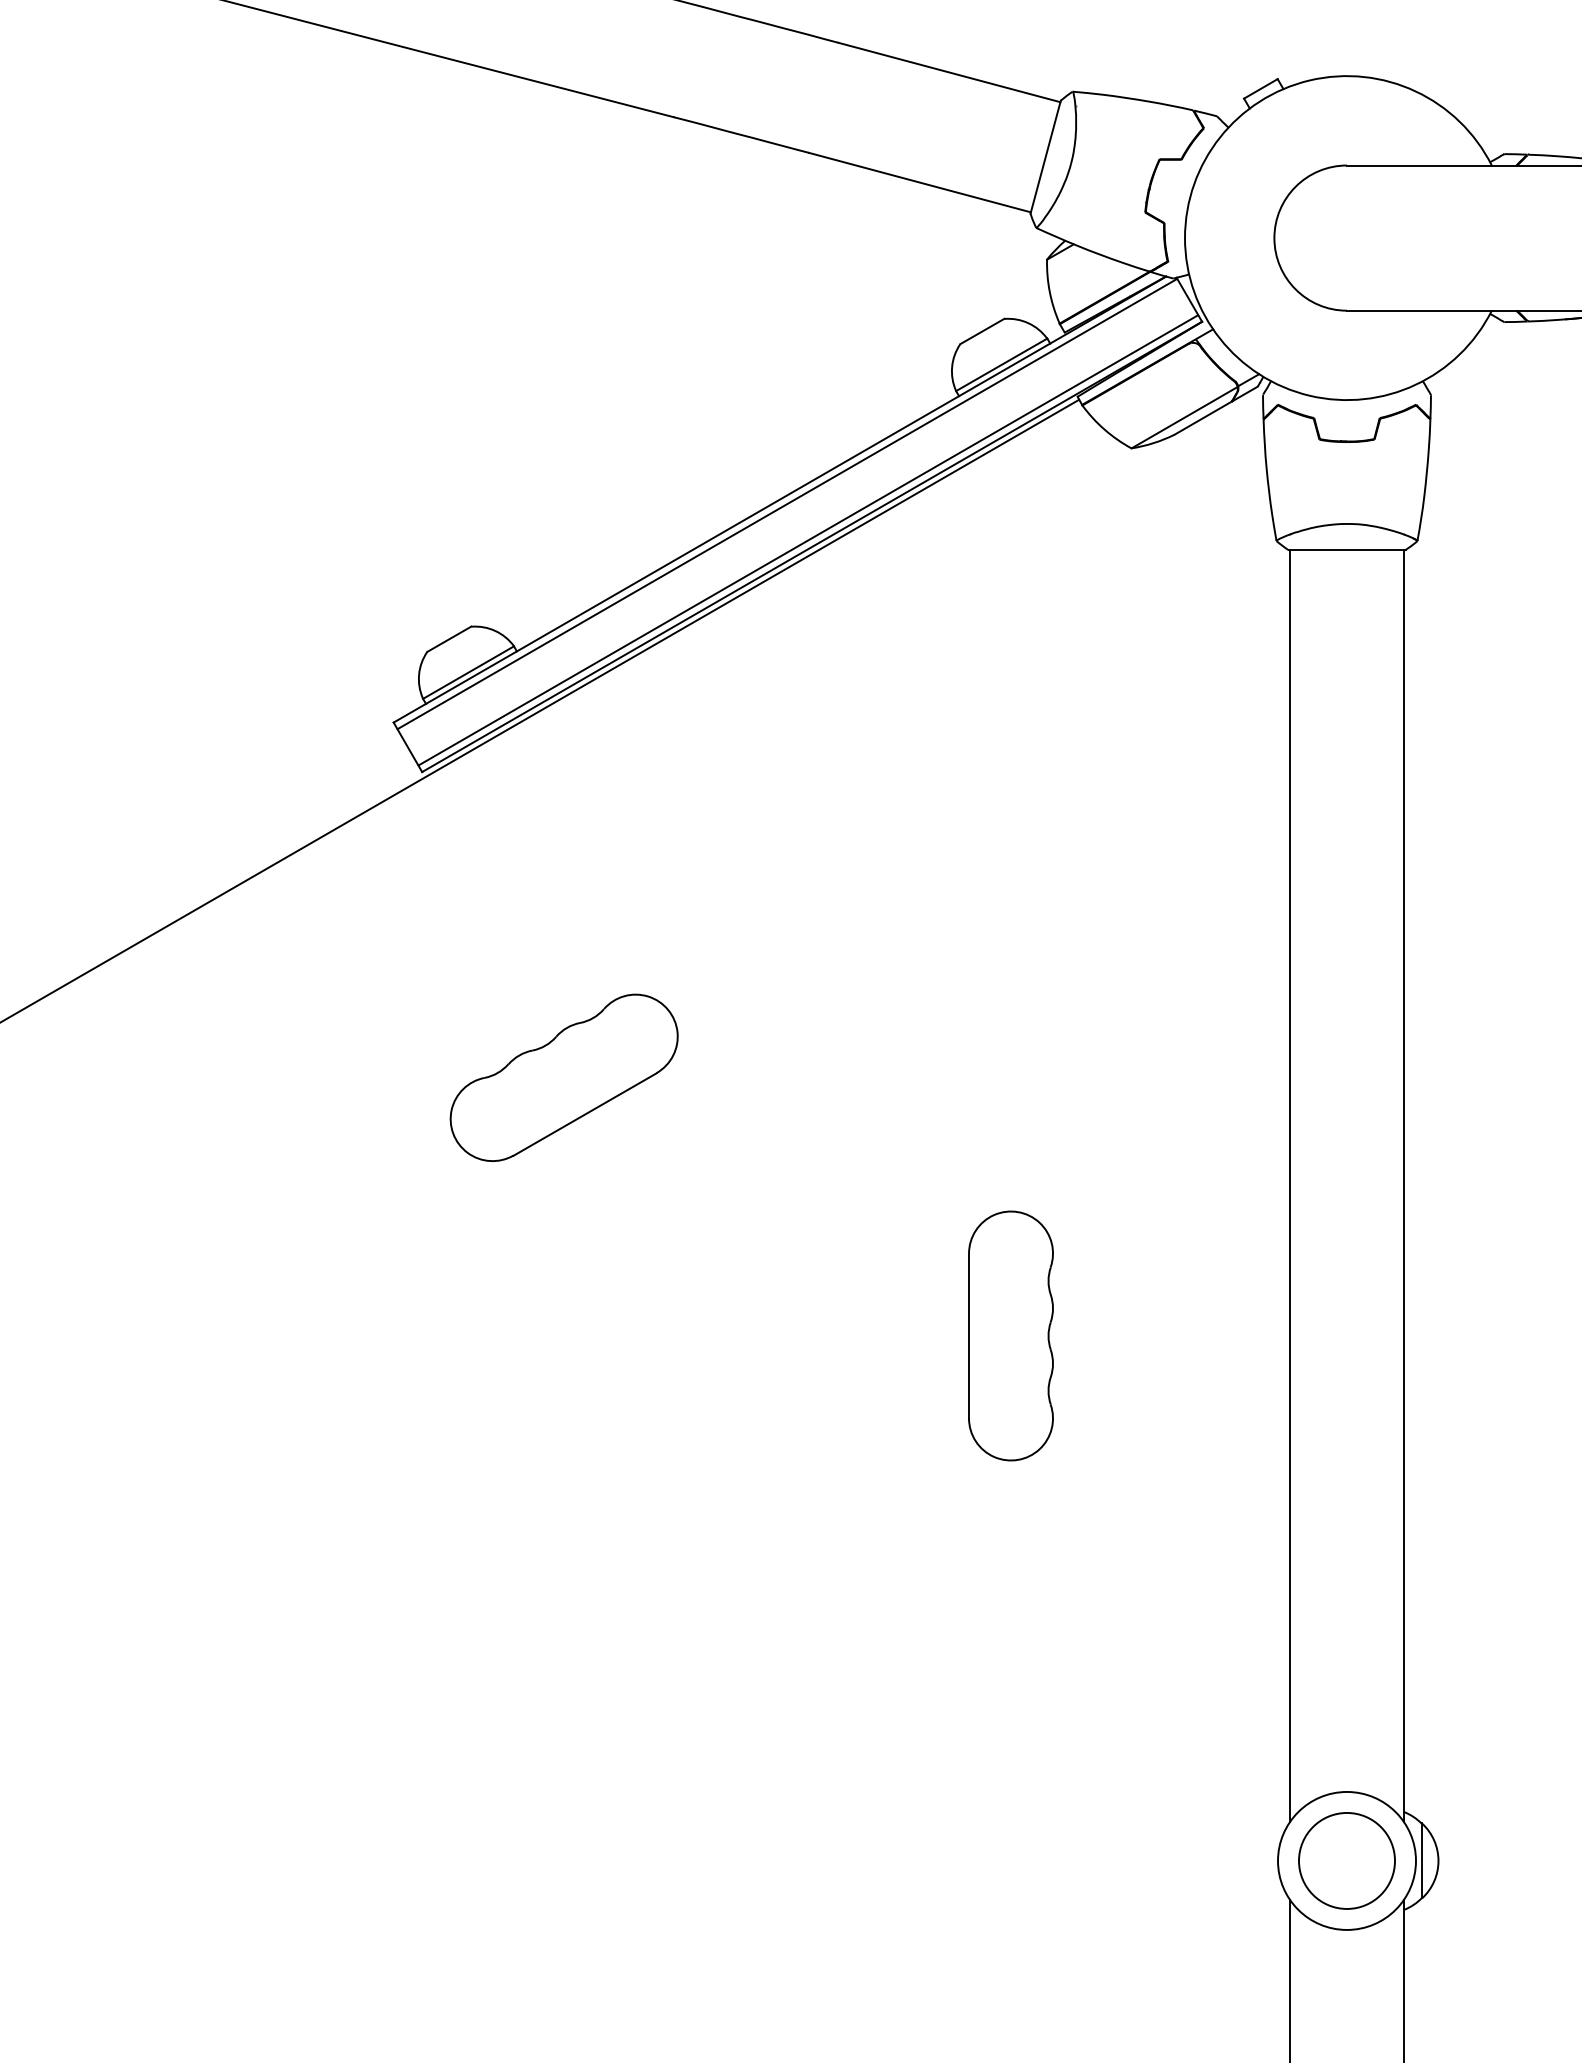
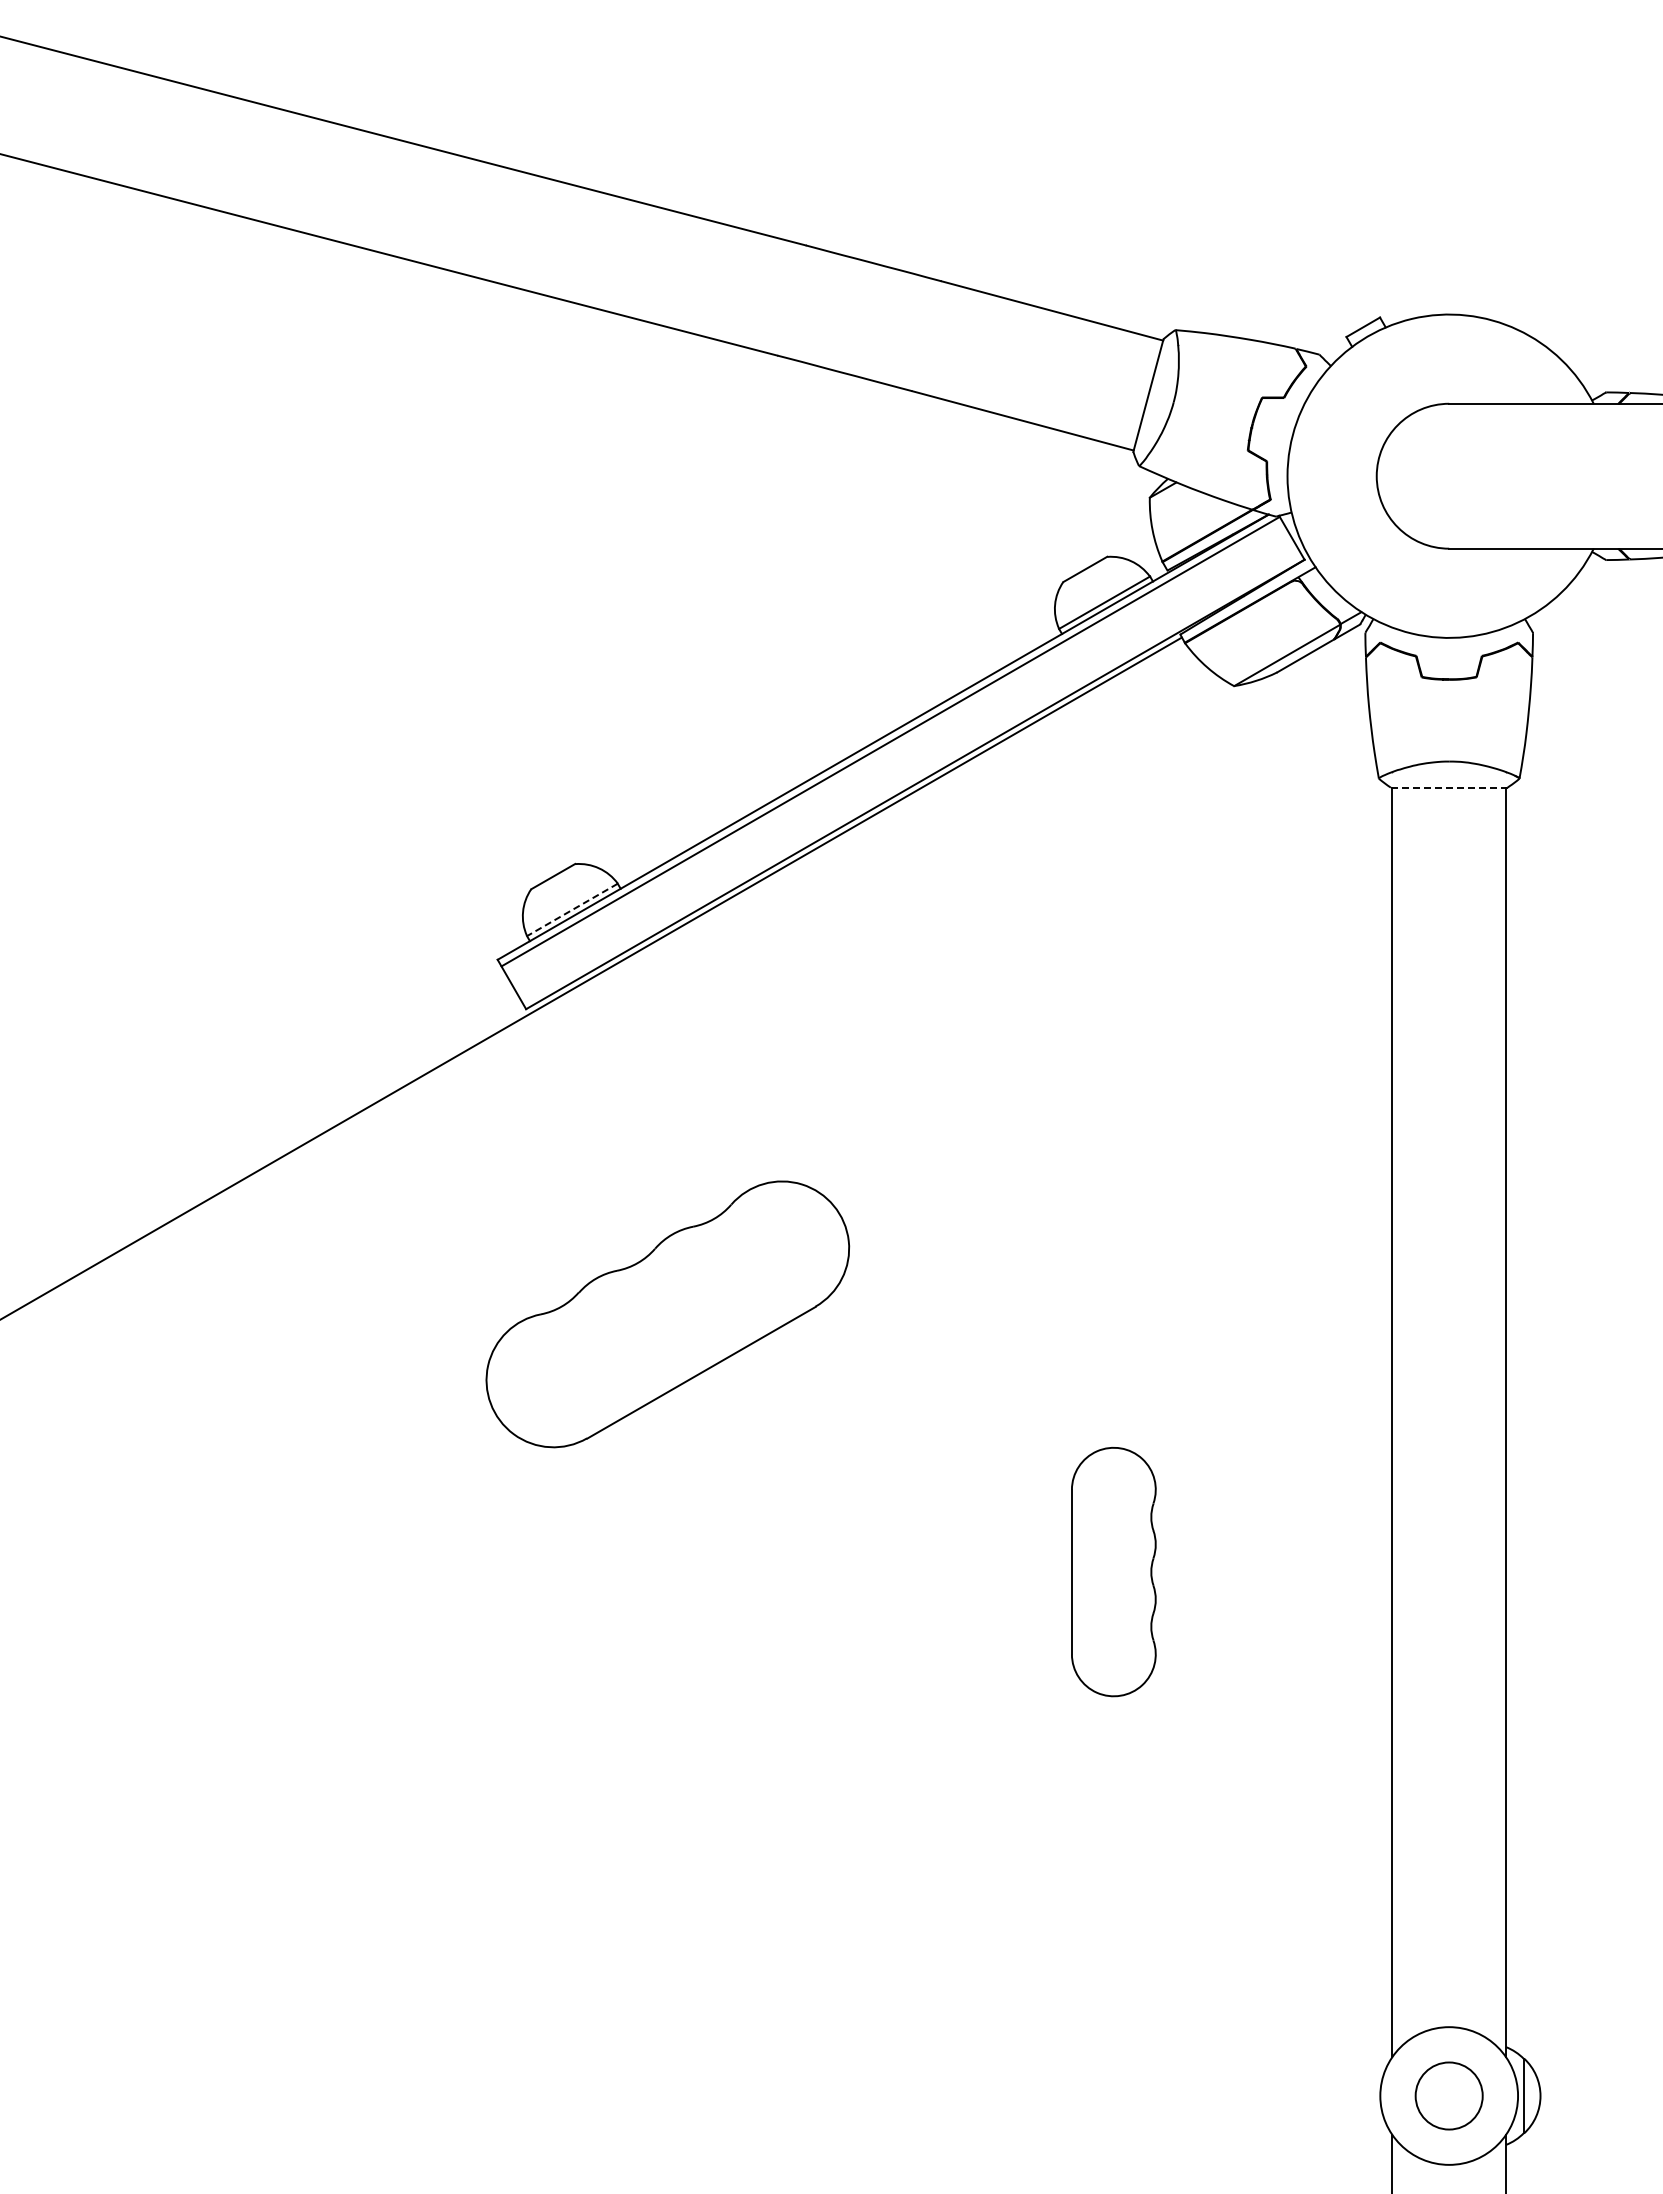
line: (808, 539) -> (911, 777), removed
line: (1347, 549) -> (1449, 787), solid -> dashed
line: (467, 673) -> (571, 910), solid -> dashed
part: (563, 1077) -> (667, 1314), size x1.6
circle: (1347, 1860) -> (1449, 2095), size x0.7

